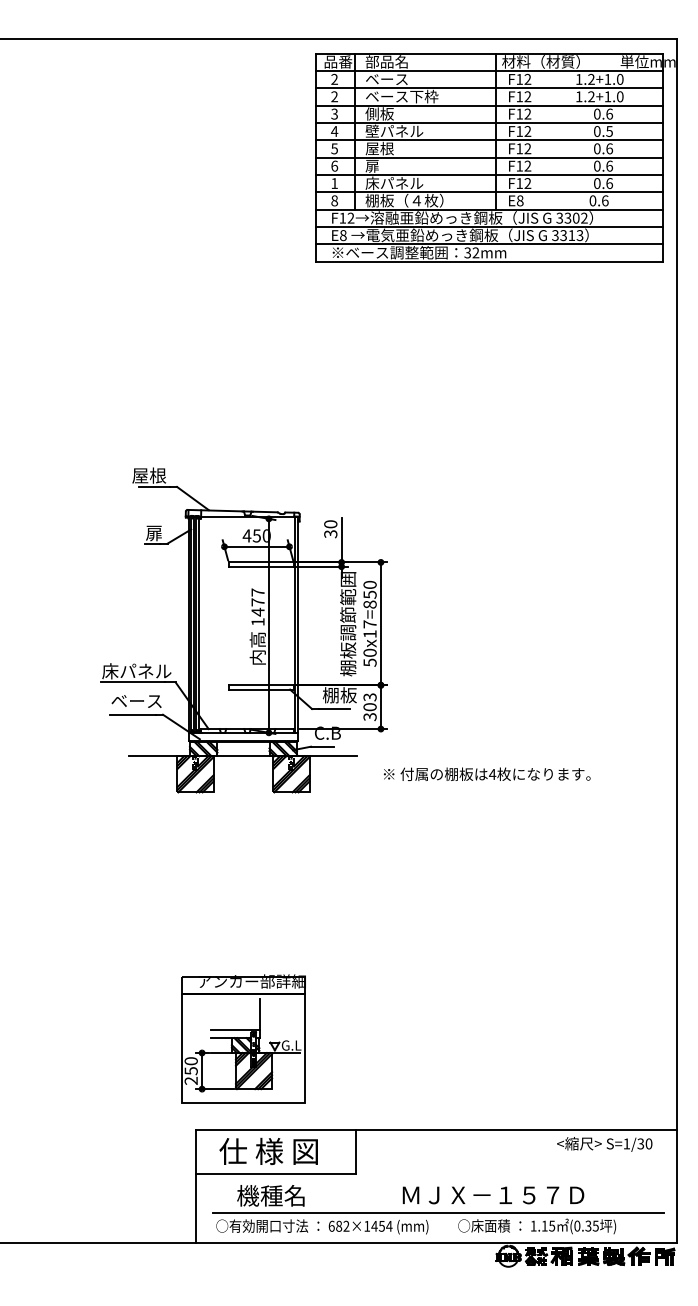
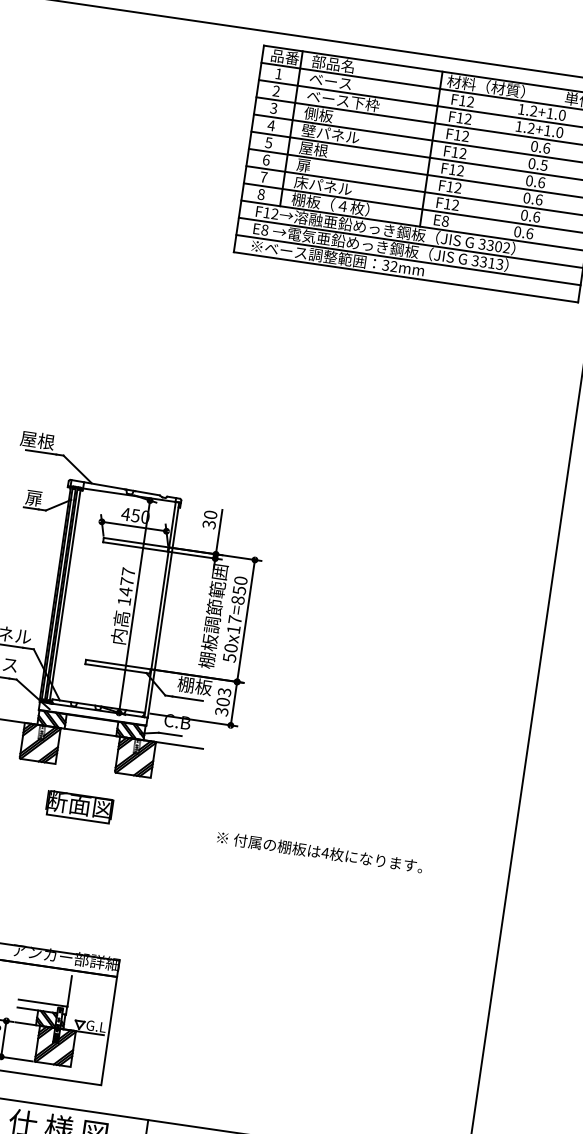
text: (334, 78) -> (278, 73), 2 -> 1
text: (334, 183) -> (263, 177), 1 -> 7
text: (487, 773) -> (320, 851), moved
part: (243, 830) -> (79, 806), added

